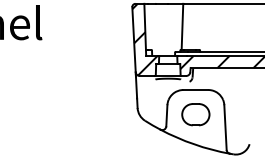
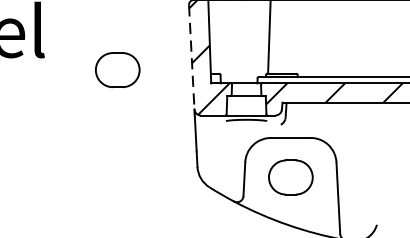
line: (134, 39) -> (192, 57), solid -> dashed
part: (87, 47) -> (117, 69), added

